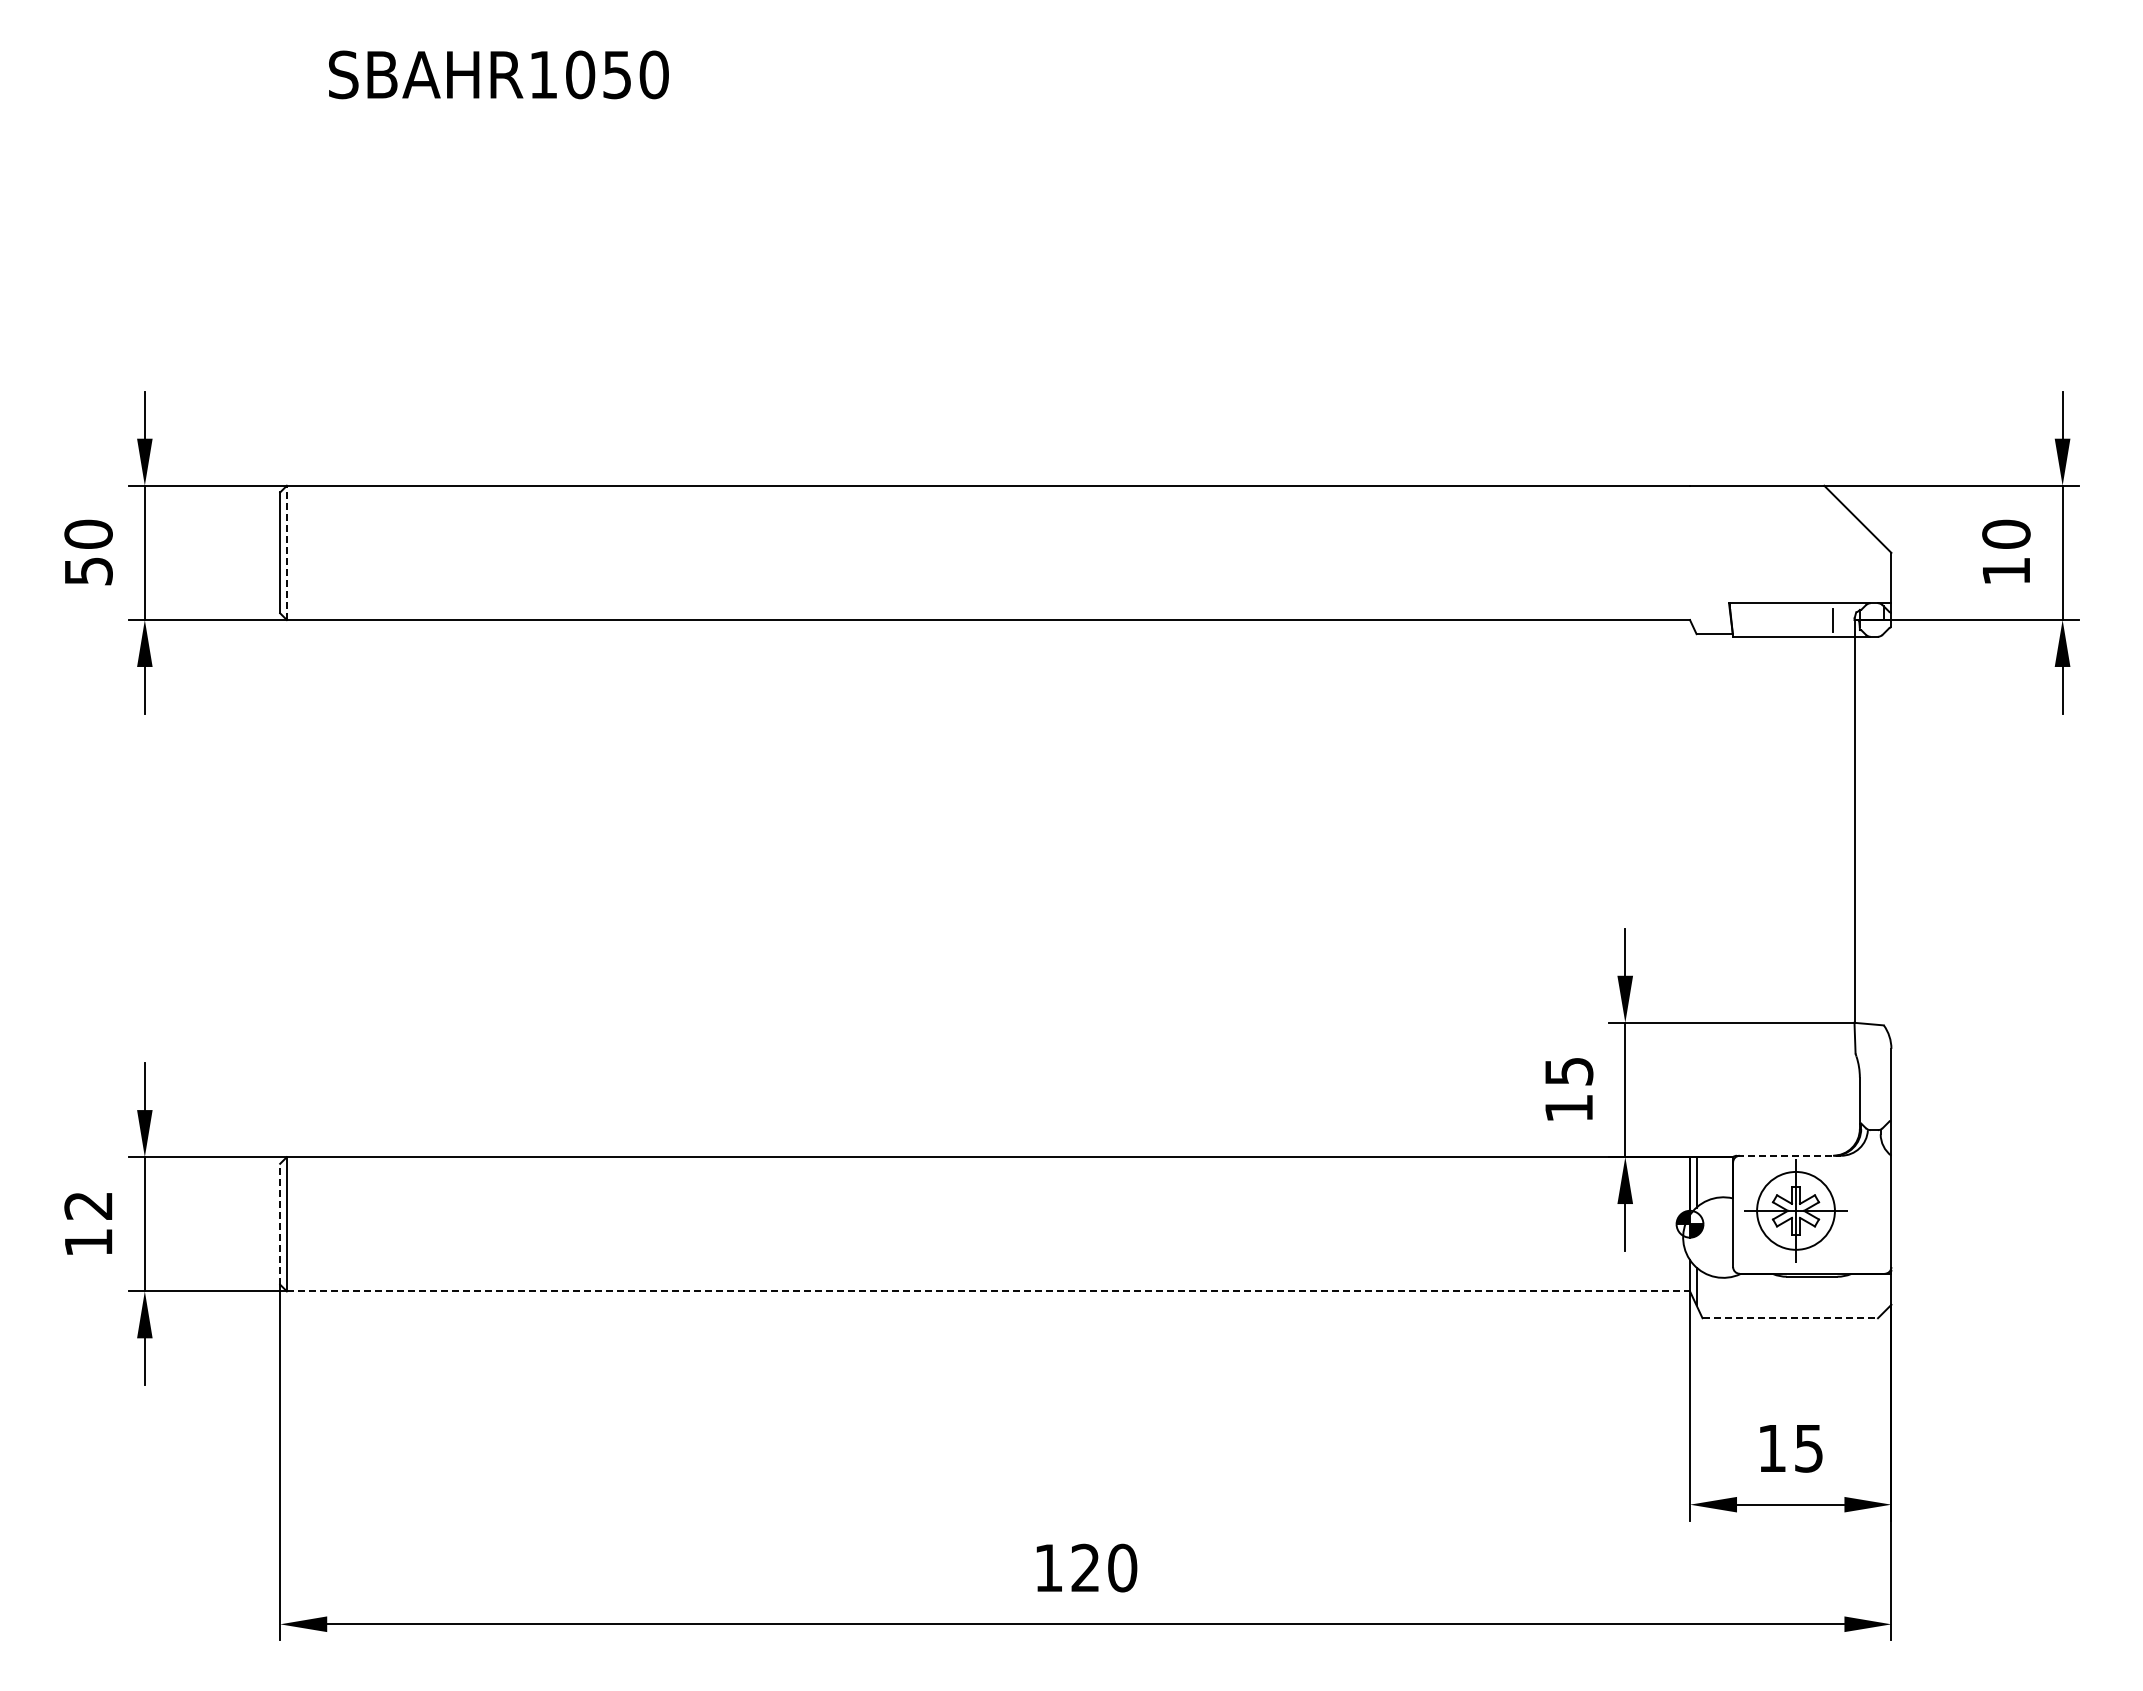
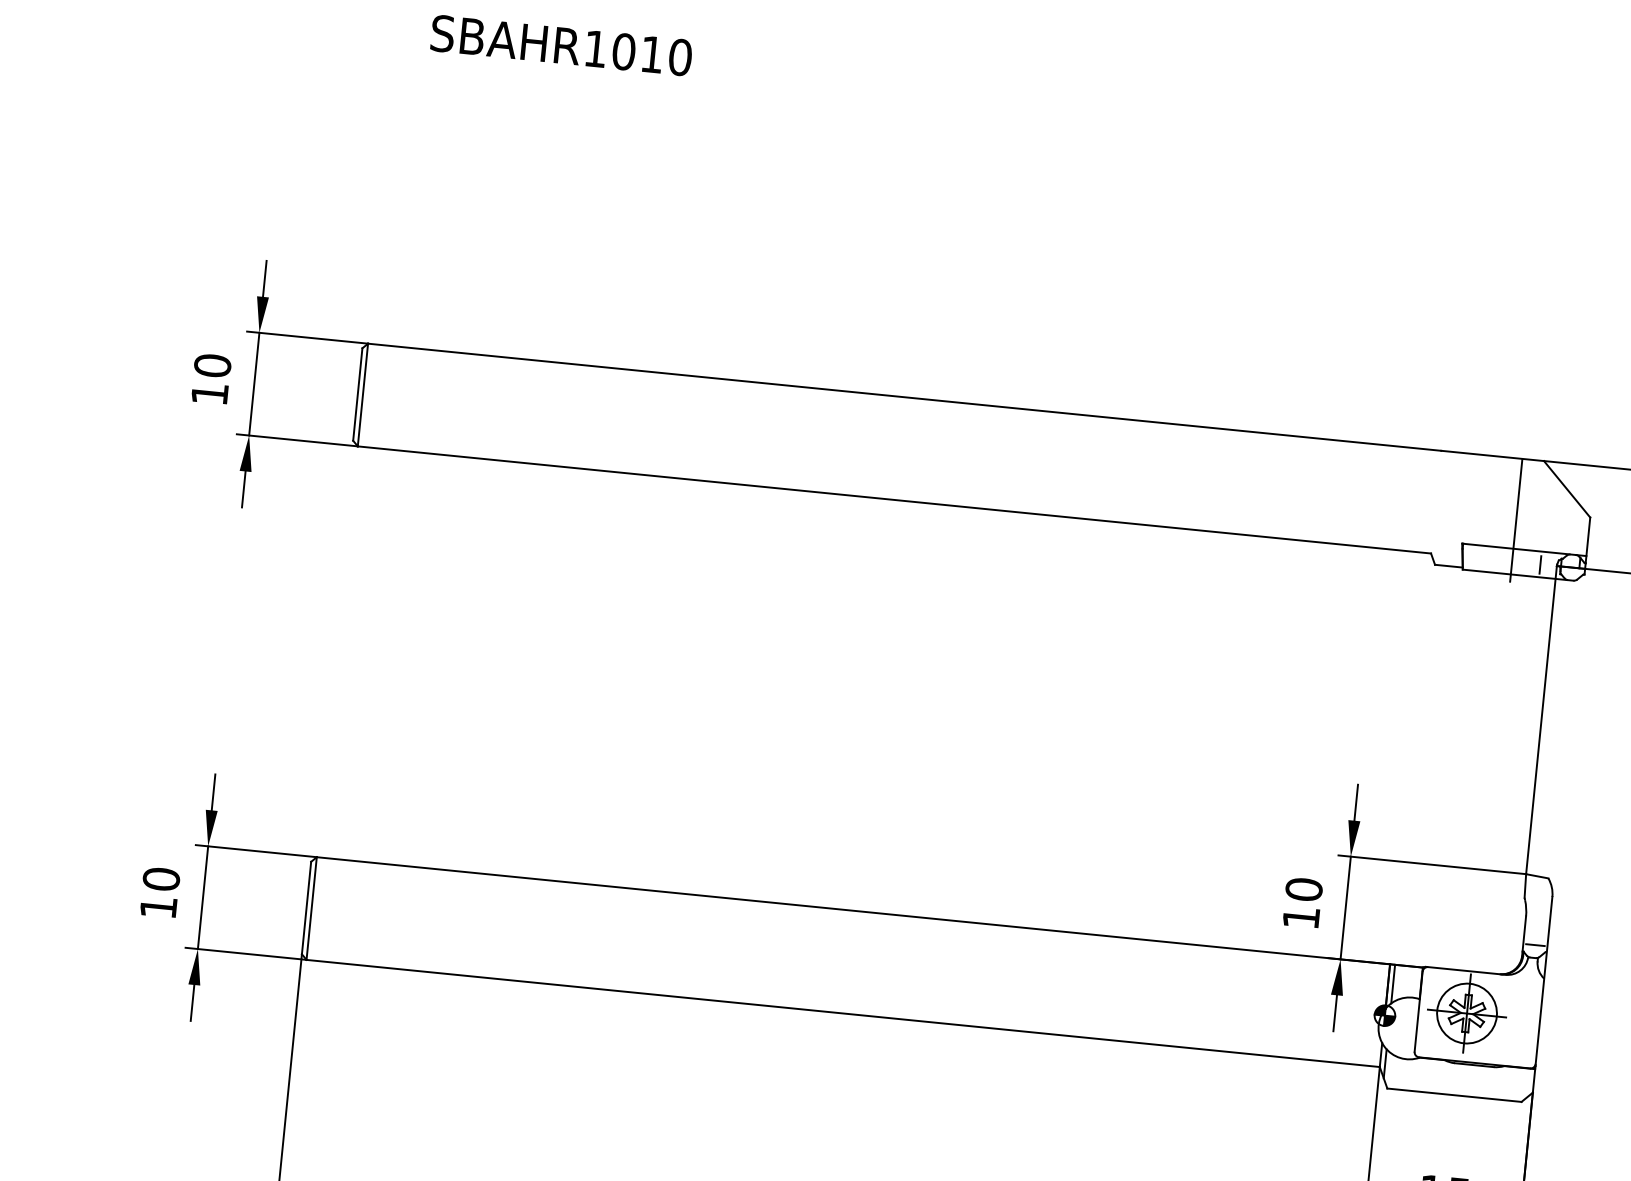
text: (616, 75) -> (651, 55), SBAHR1050 -> SBAHR1010
line: (286, 552) -> (362, 394), dashed -> solid
line: (1796, 566) -> (1516, 520), added
text: (88, 571) -> (209, 394), 50 -> 10
text: (1568, 1070) -> (1303, 888), 15 -> 10
line: (1875, 1113) -> (1535, 945), added
line: (1789, 1155) -> (1466, 970), dashed -> solid
text: (88, 1205) -> (161, 879), 12 -> 10
line: (280, 1223) -> (306, 907), dashed -> solid
line: (988, 1291) -> (843, 1013), dashed -> solid
line: (1790, 1318) -> (1454, 1095), dashed -> solid

